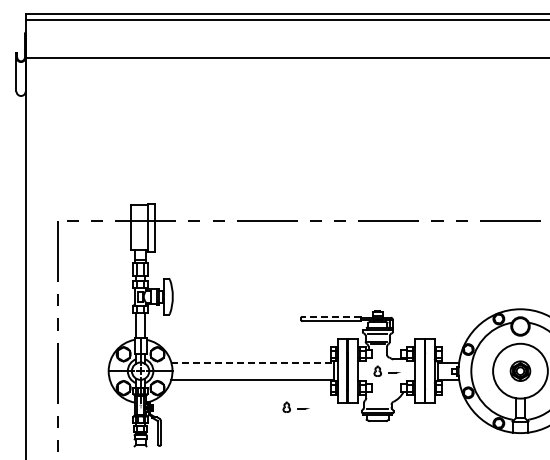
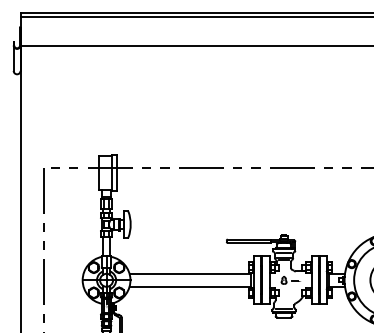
line: (331, 316) -> (249, 239), dashed -> solid
line: (253, 362) -> (191, 273), dashed -> solid
part: (295, 406) -> (222, 306), removed

